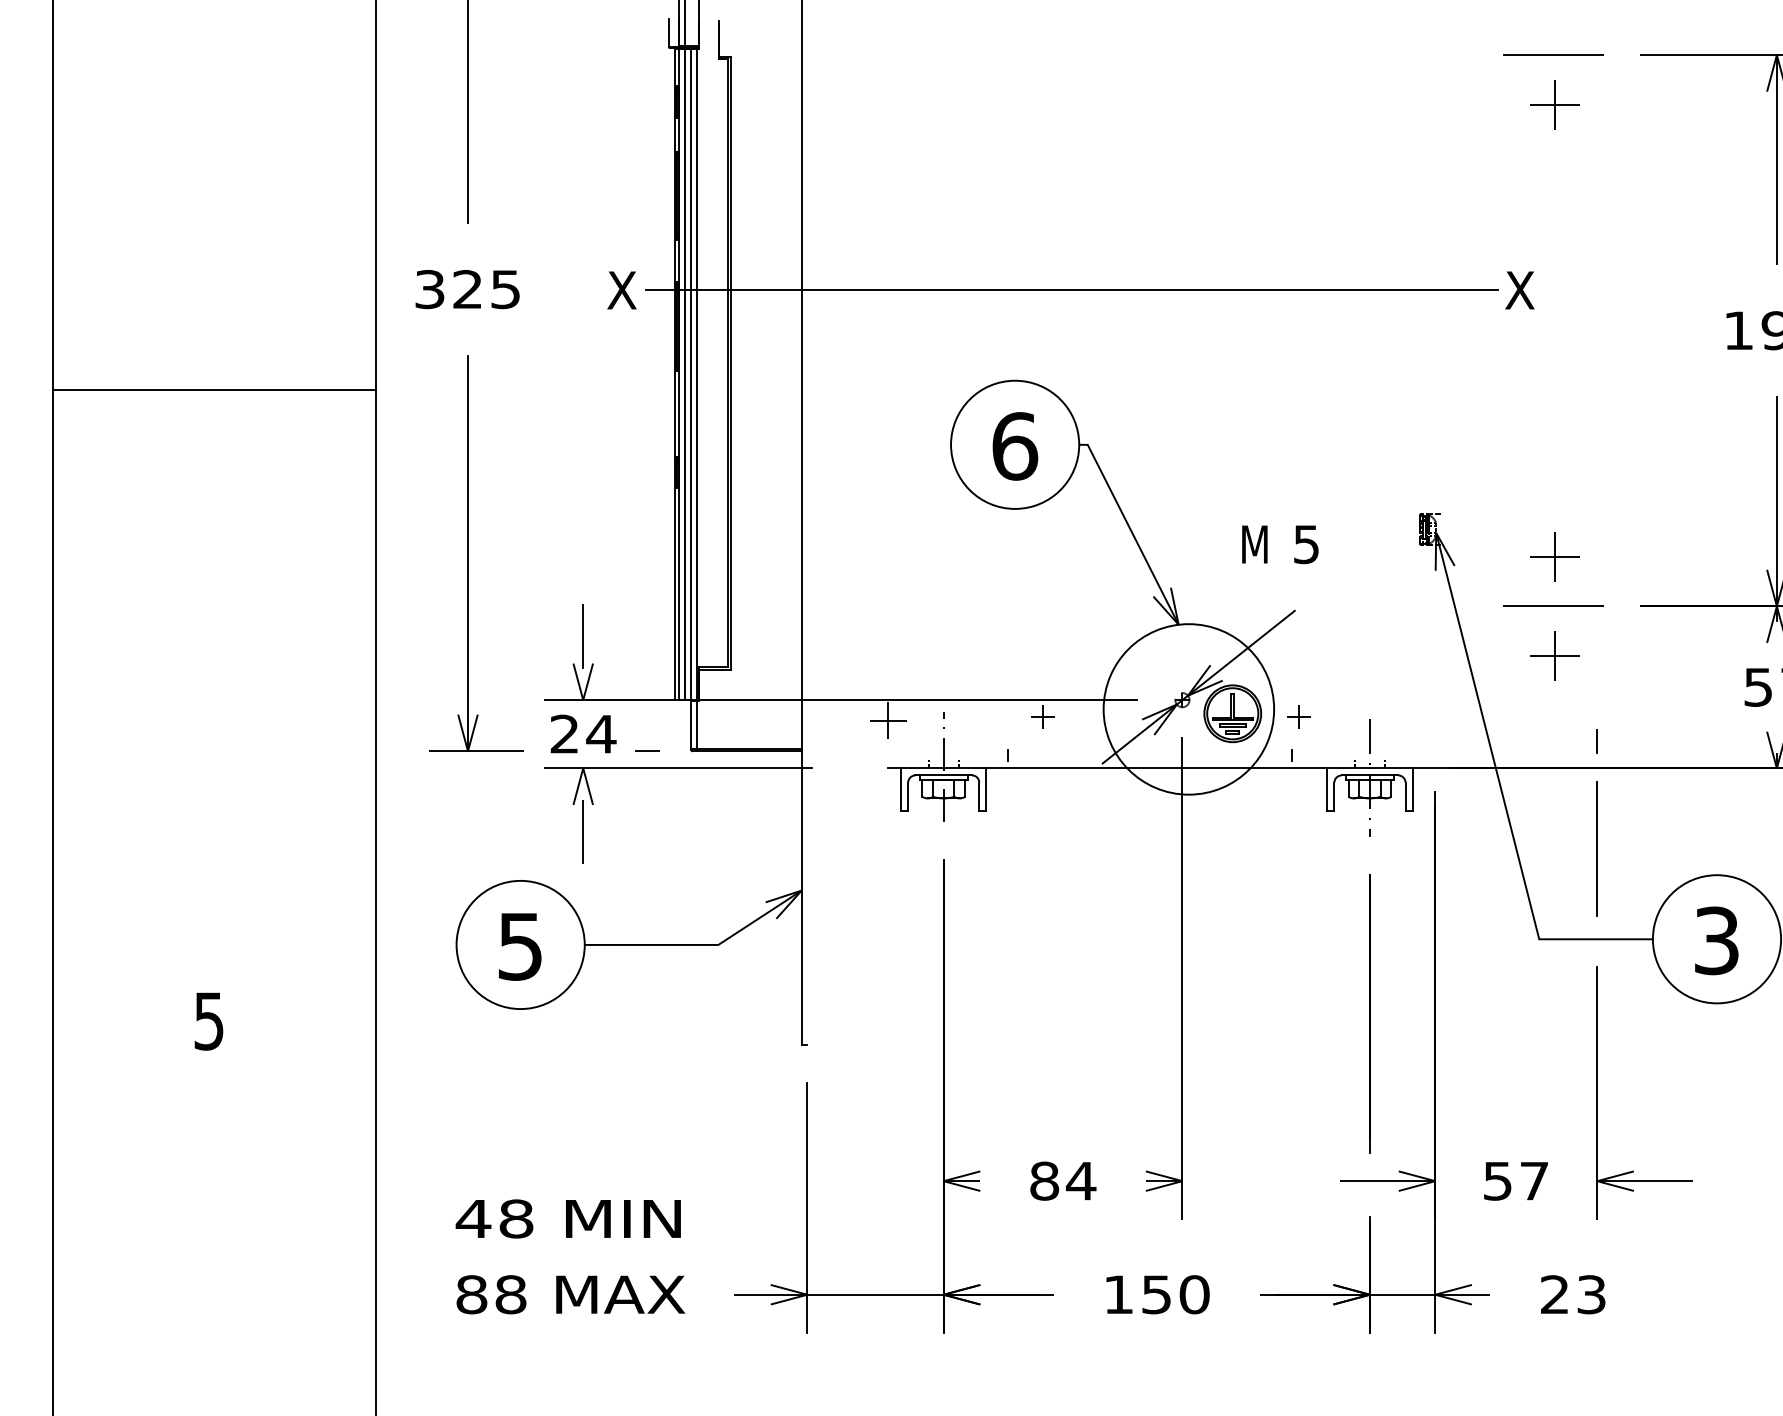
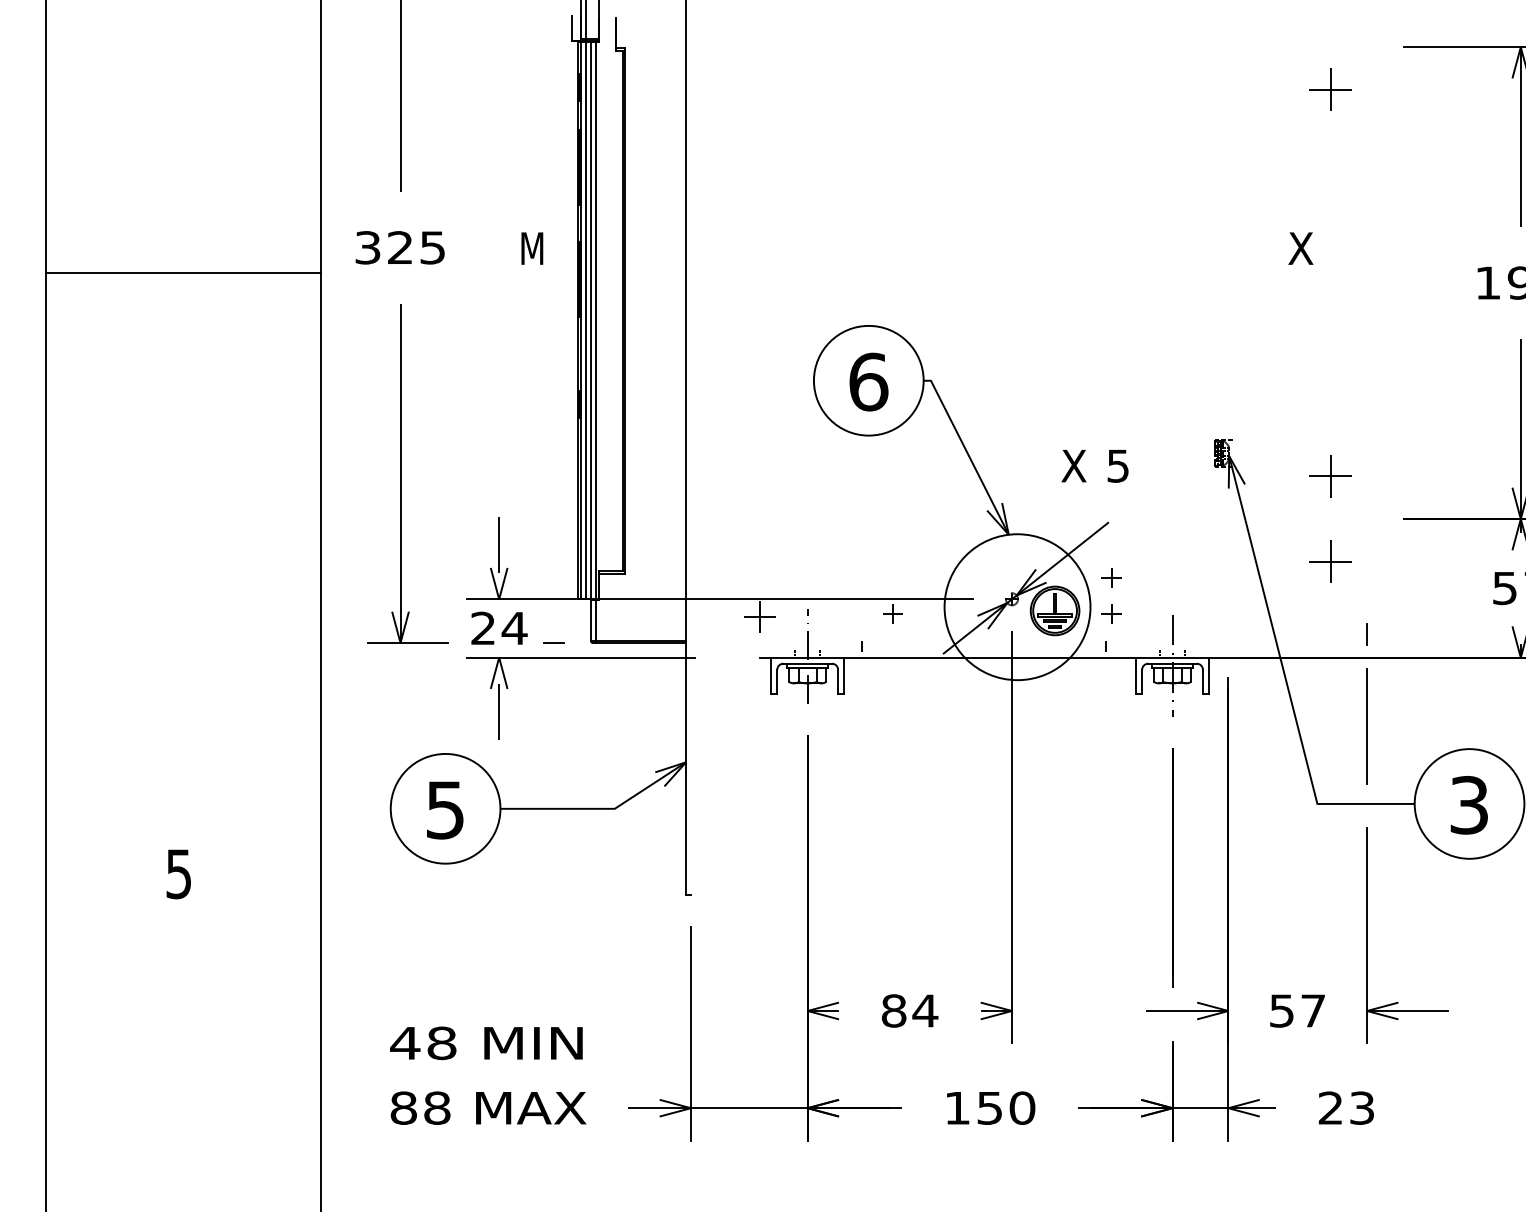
line: (1552, 55) -> (1328, 47), removed
line: (1071, 289) -> (917, 247), removed
text: (621, 290) -> (531, 248), X -> M
line: (214, 389) -> (183, 272), moved
text: (1254, 544) -> (1073, 466), M -> X
line: (1552, 606) -> (1328, 519), removed
part: (1298, 674) -> (1111, 577), added

